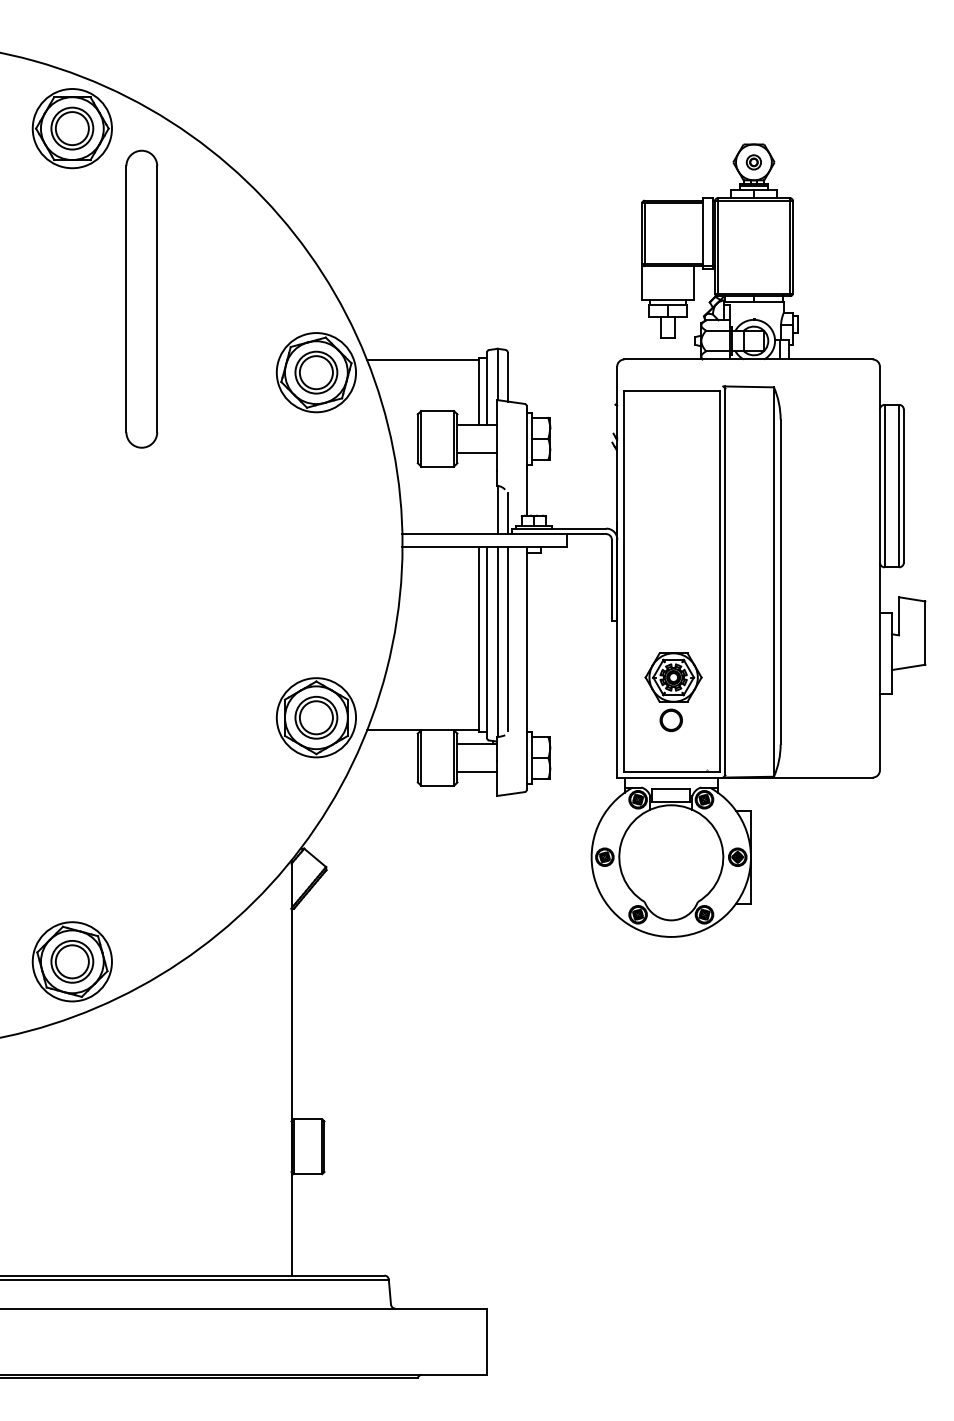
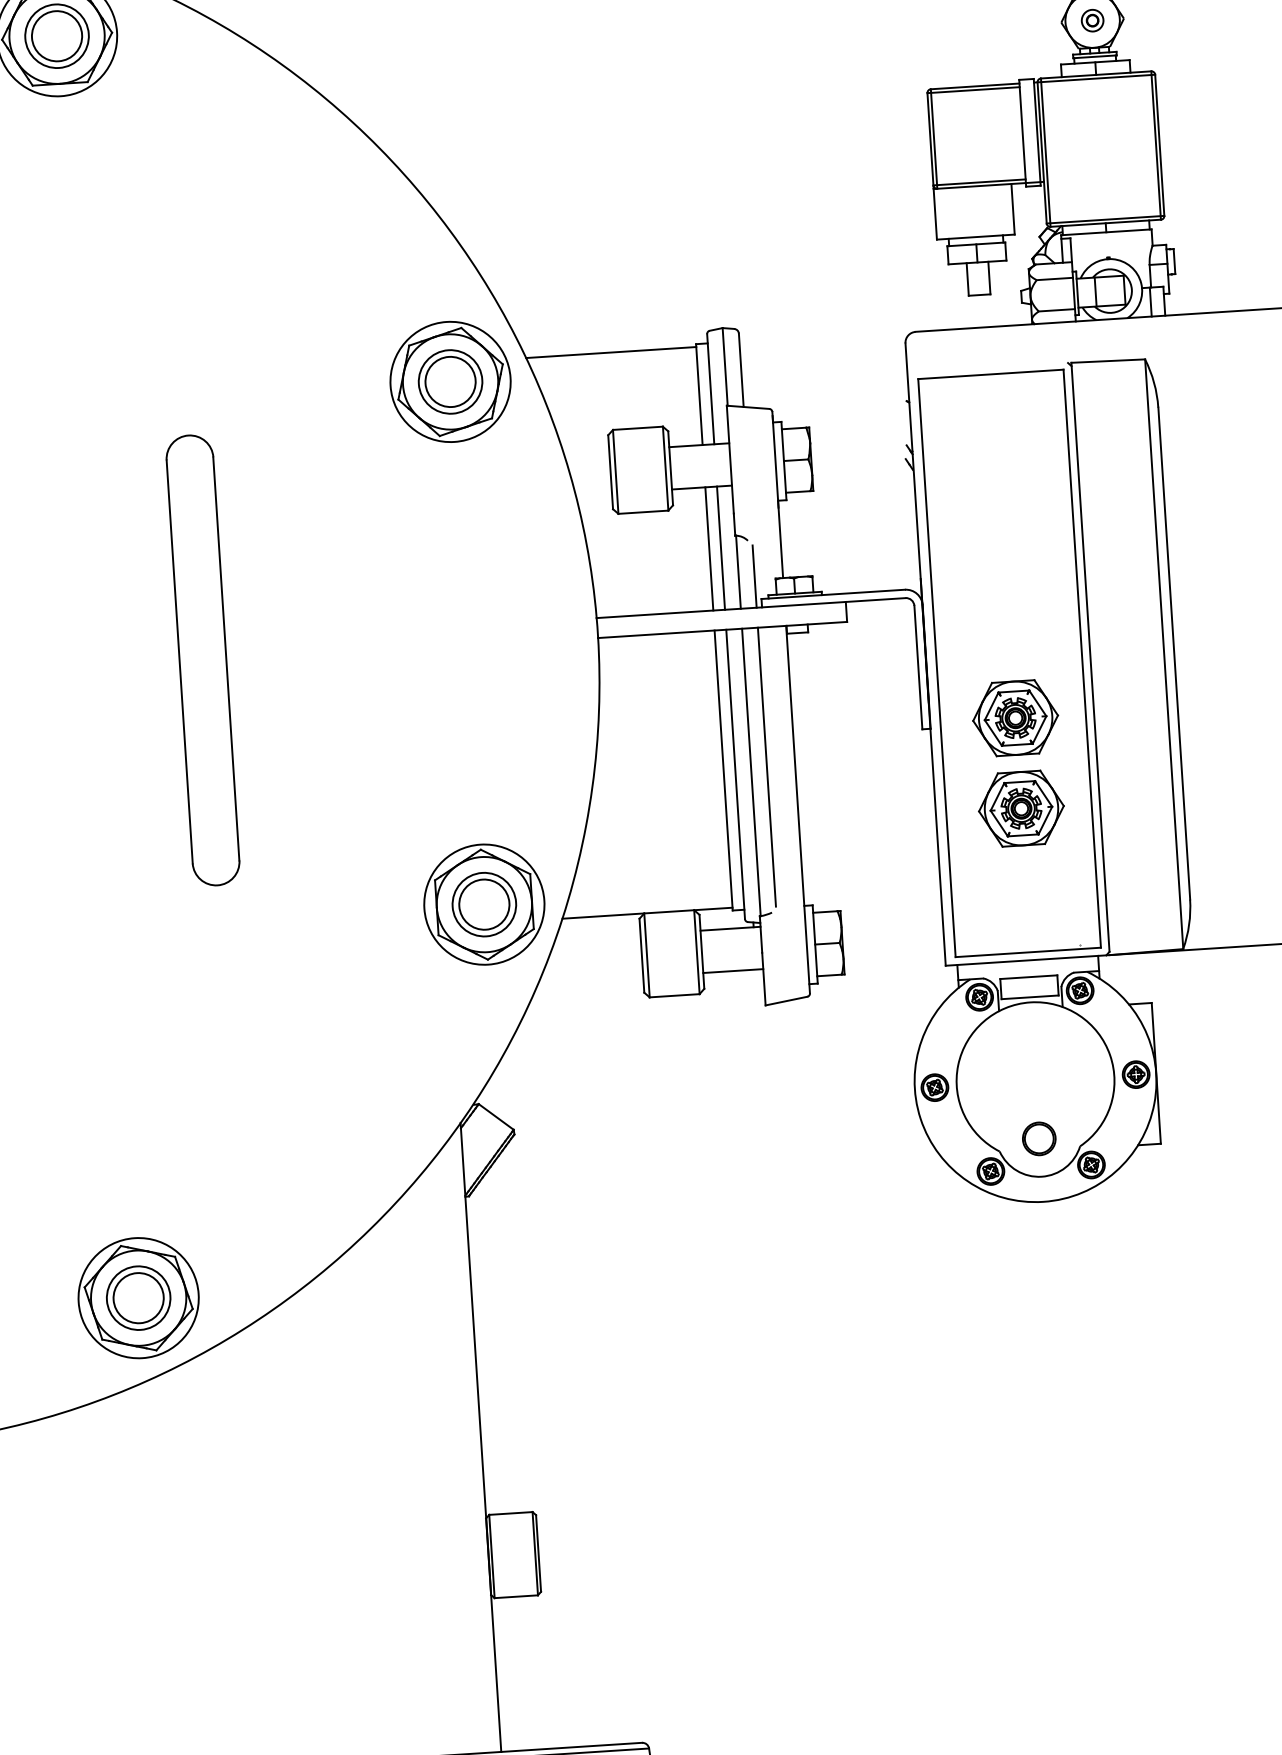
part: (141, 298) -> (202, 659), moved
line: (479, 493) -> (709, 548), added
line: (487, 493) -> (721, 548), added
part: (673, 617) -> (1015, 717), added
part: (670, 720) -> (1038, 1139), moved

